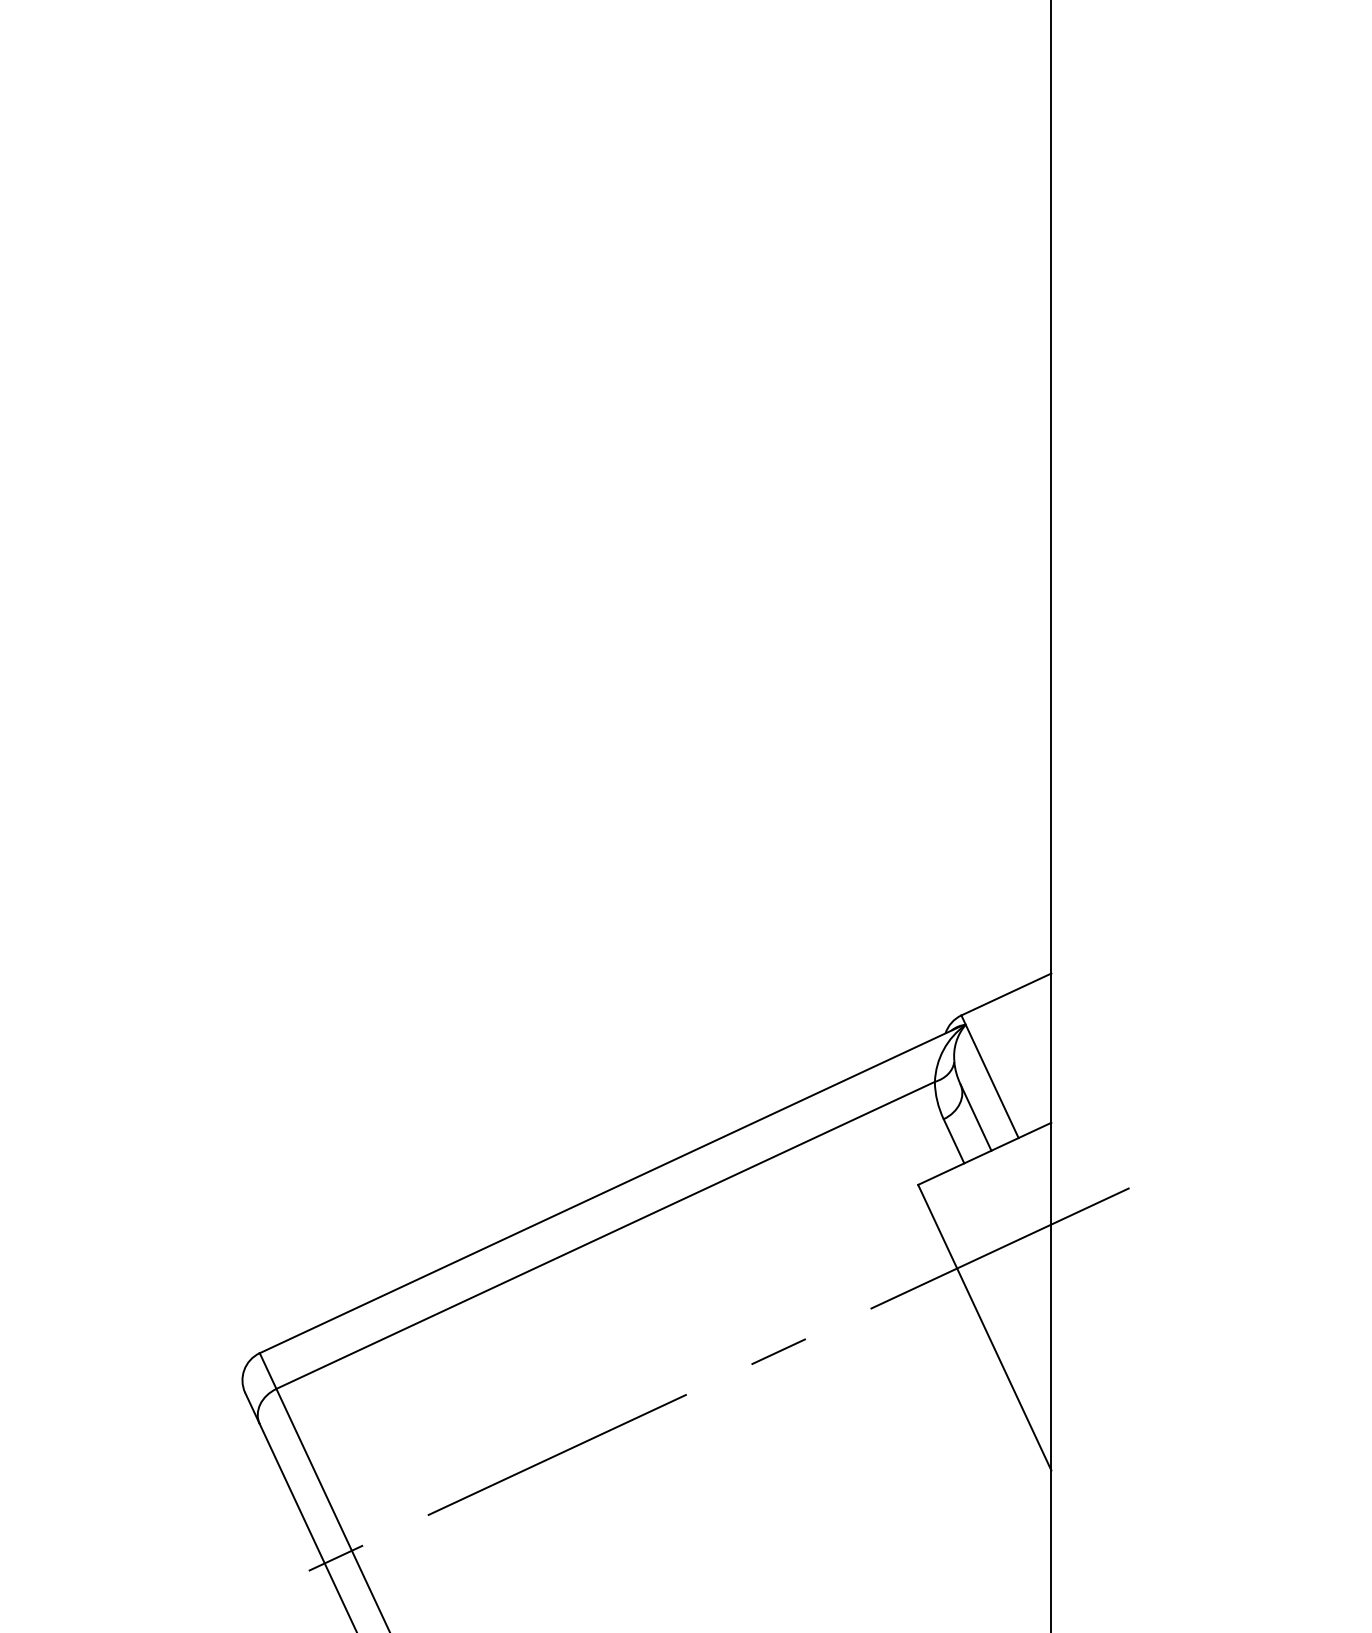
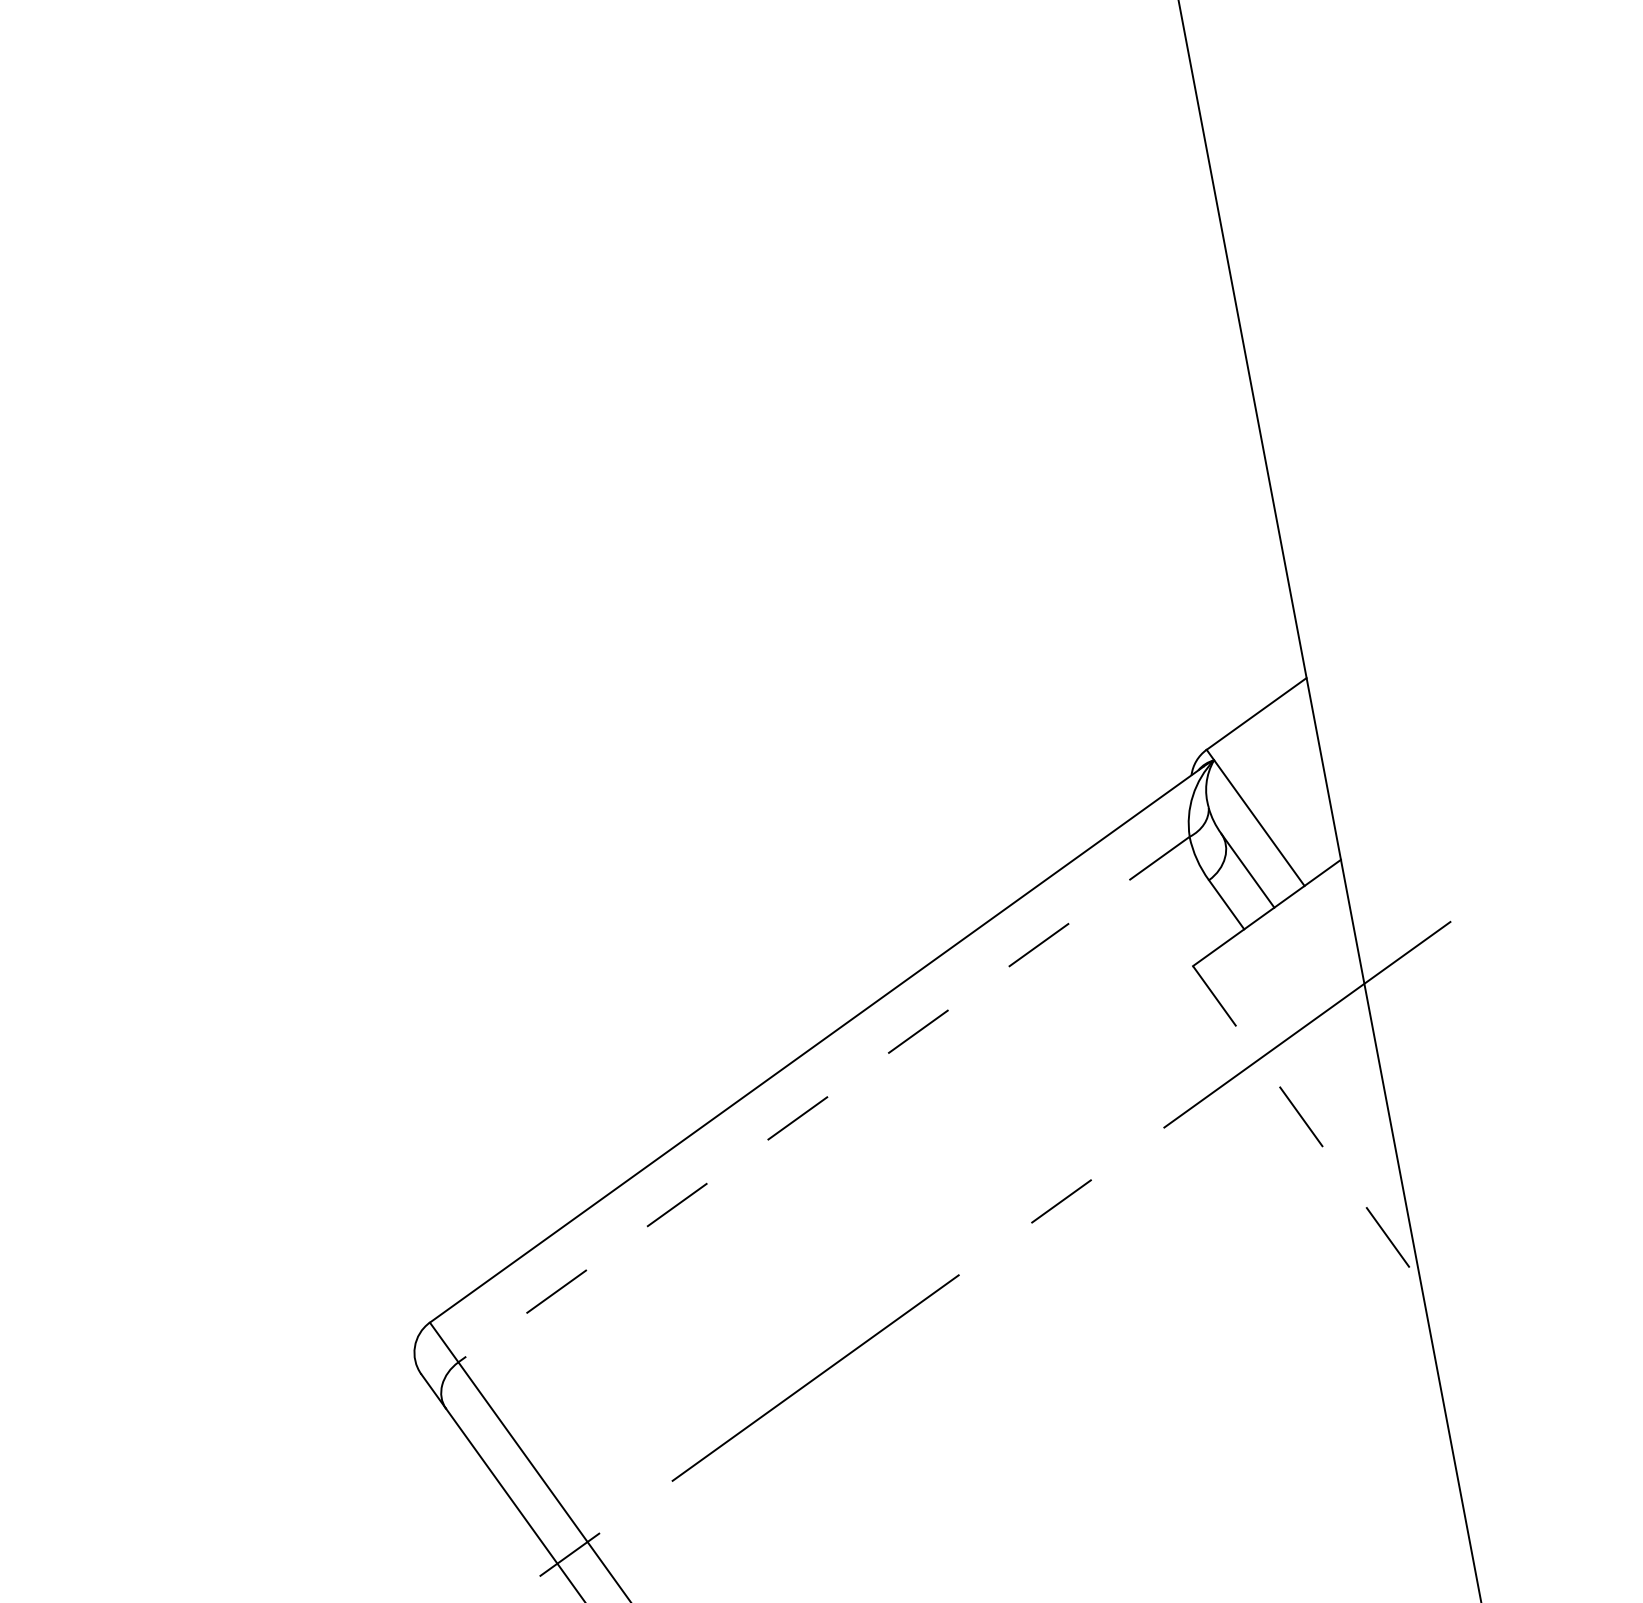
line: (605, 1235) -> (823, 1099), solid -> dashed
line: (984, 1327) -> (1306, 1124), solid -> dashed

